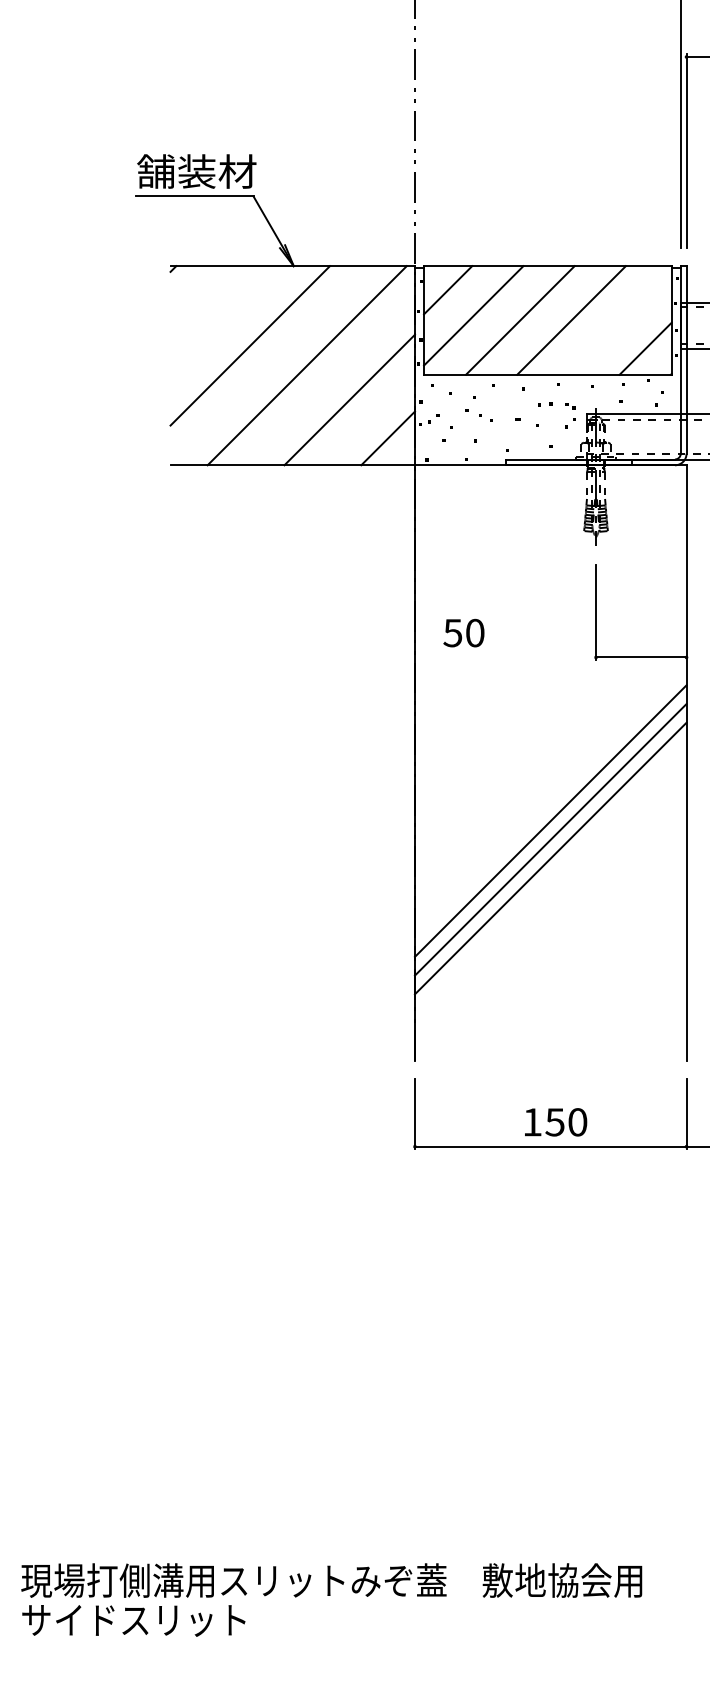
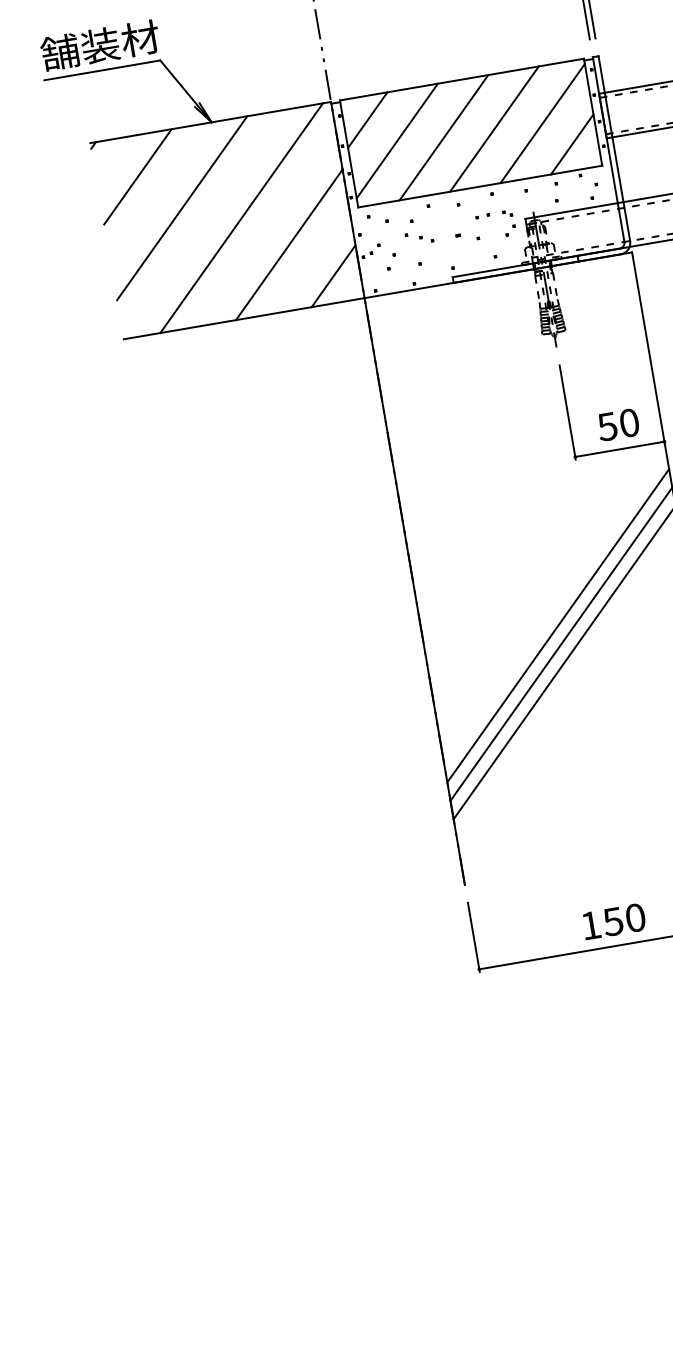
line: (211, 307) -> (137, 176), added
line: (619, 322) -> (542, 123), added
text: (463, 632) -> (617, 424), moved

